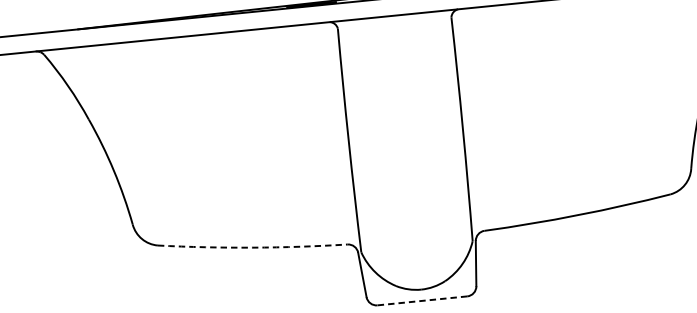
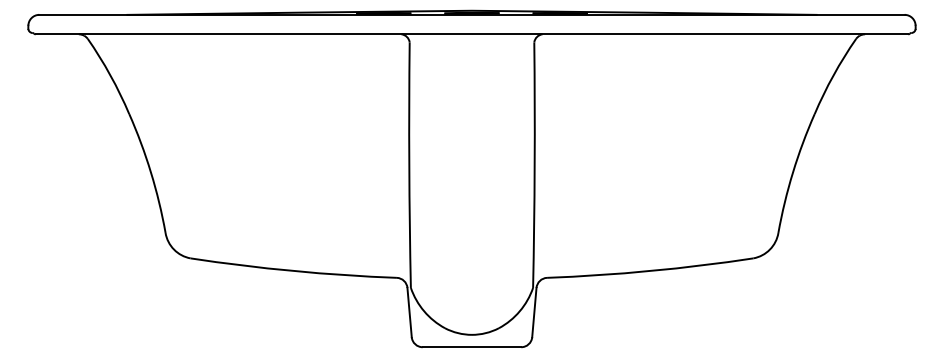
arc: (252, 248) -> (293, 271), dashed -> solid
line: (421, 301) -> (471, 347), dashed -> solid

